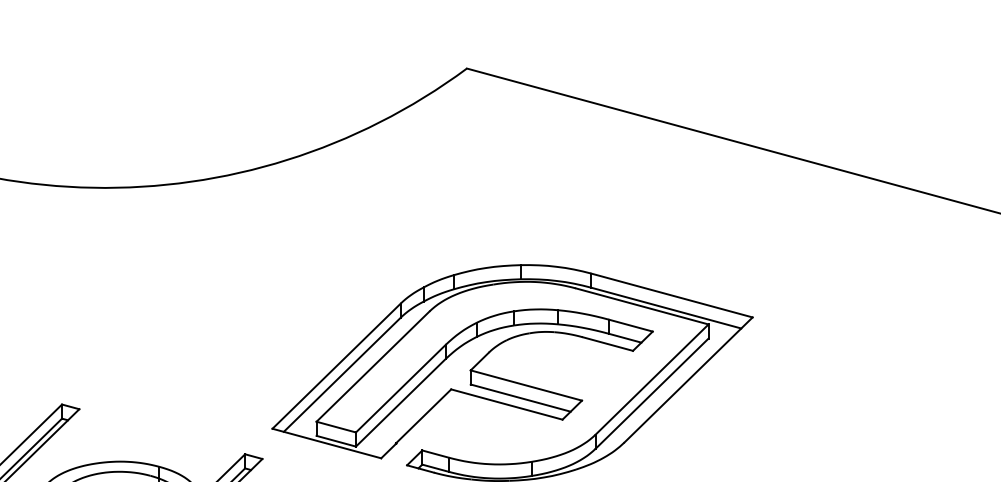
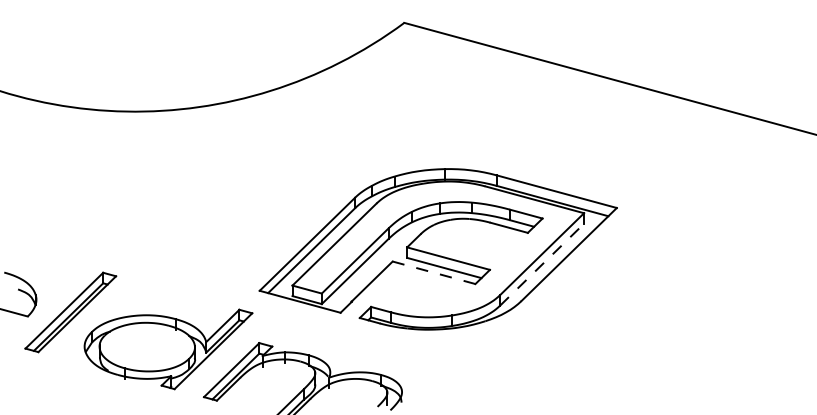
line: (652, 393) -> (542, 264), solid -> dashed
line: (507, 404) -> (434, 272), solid -> dashed

